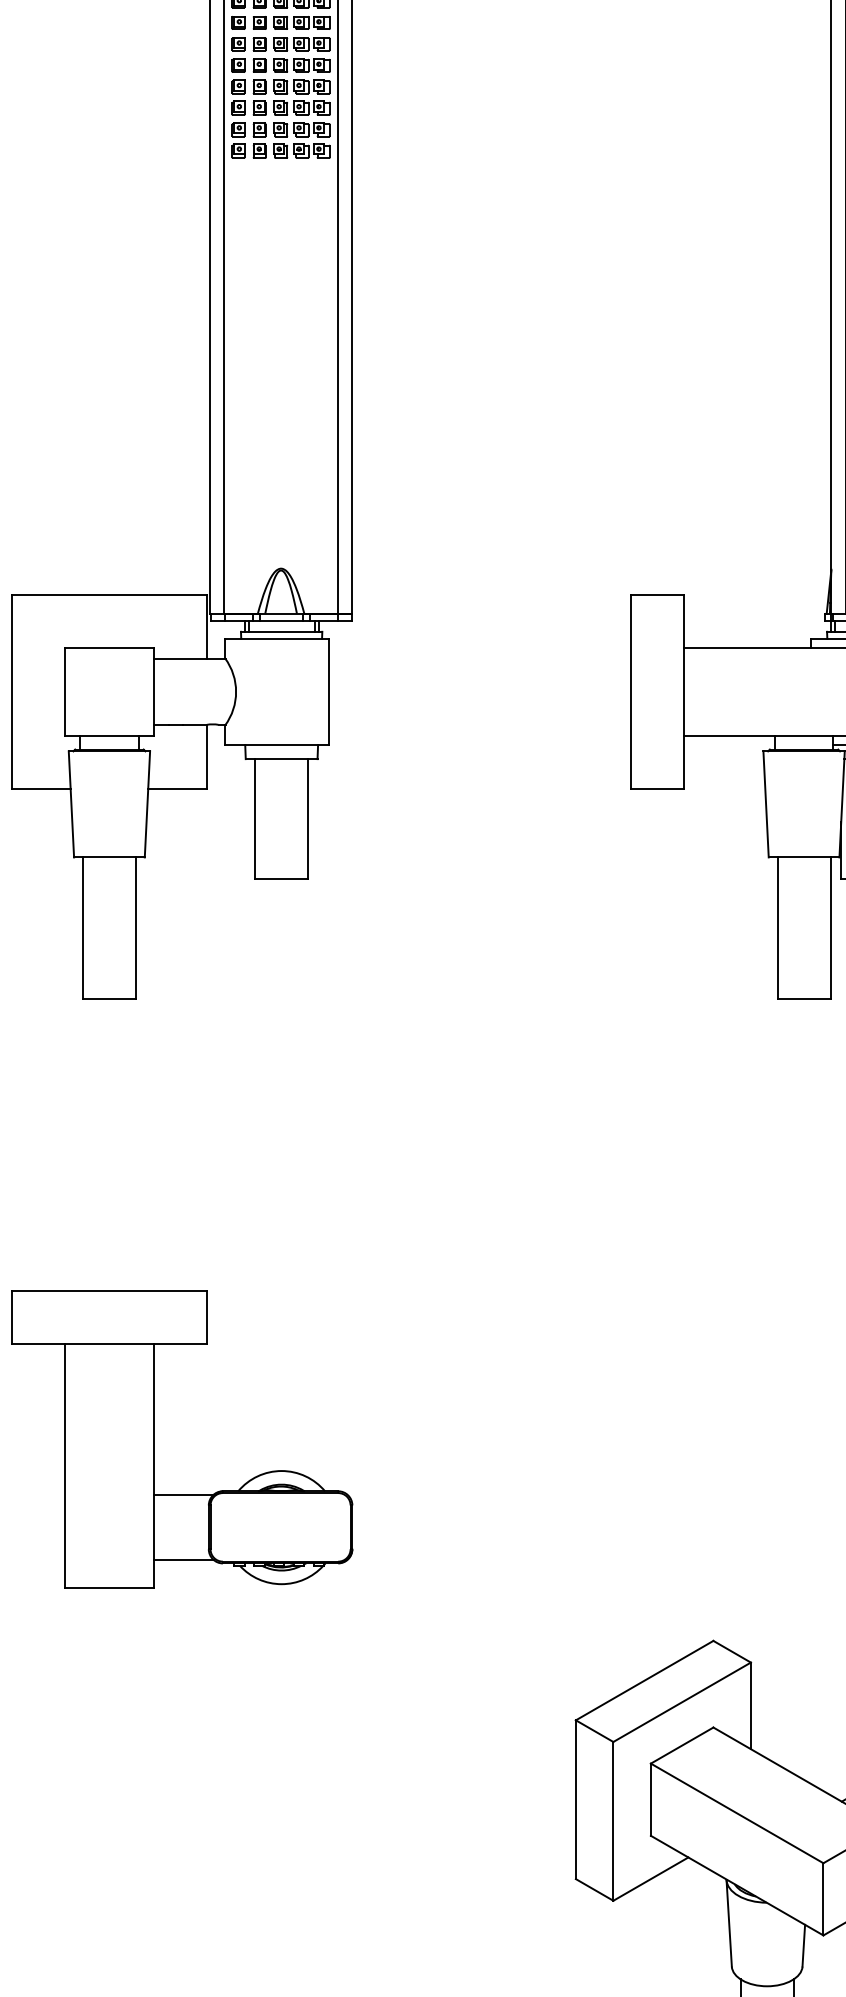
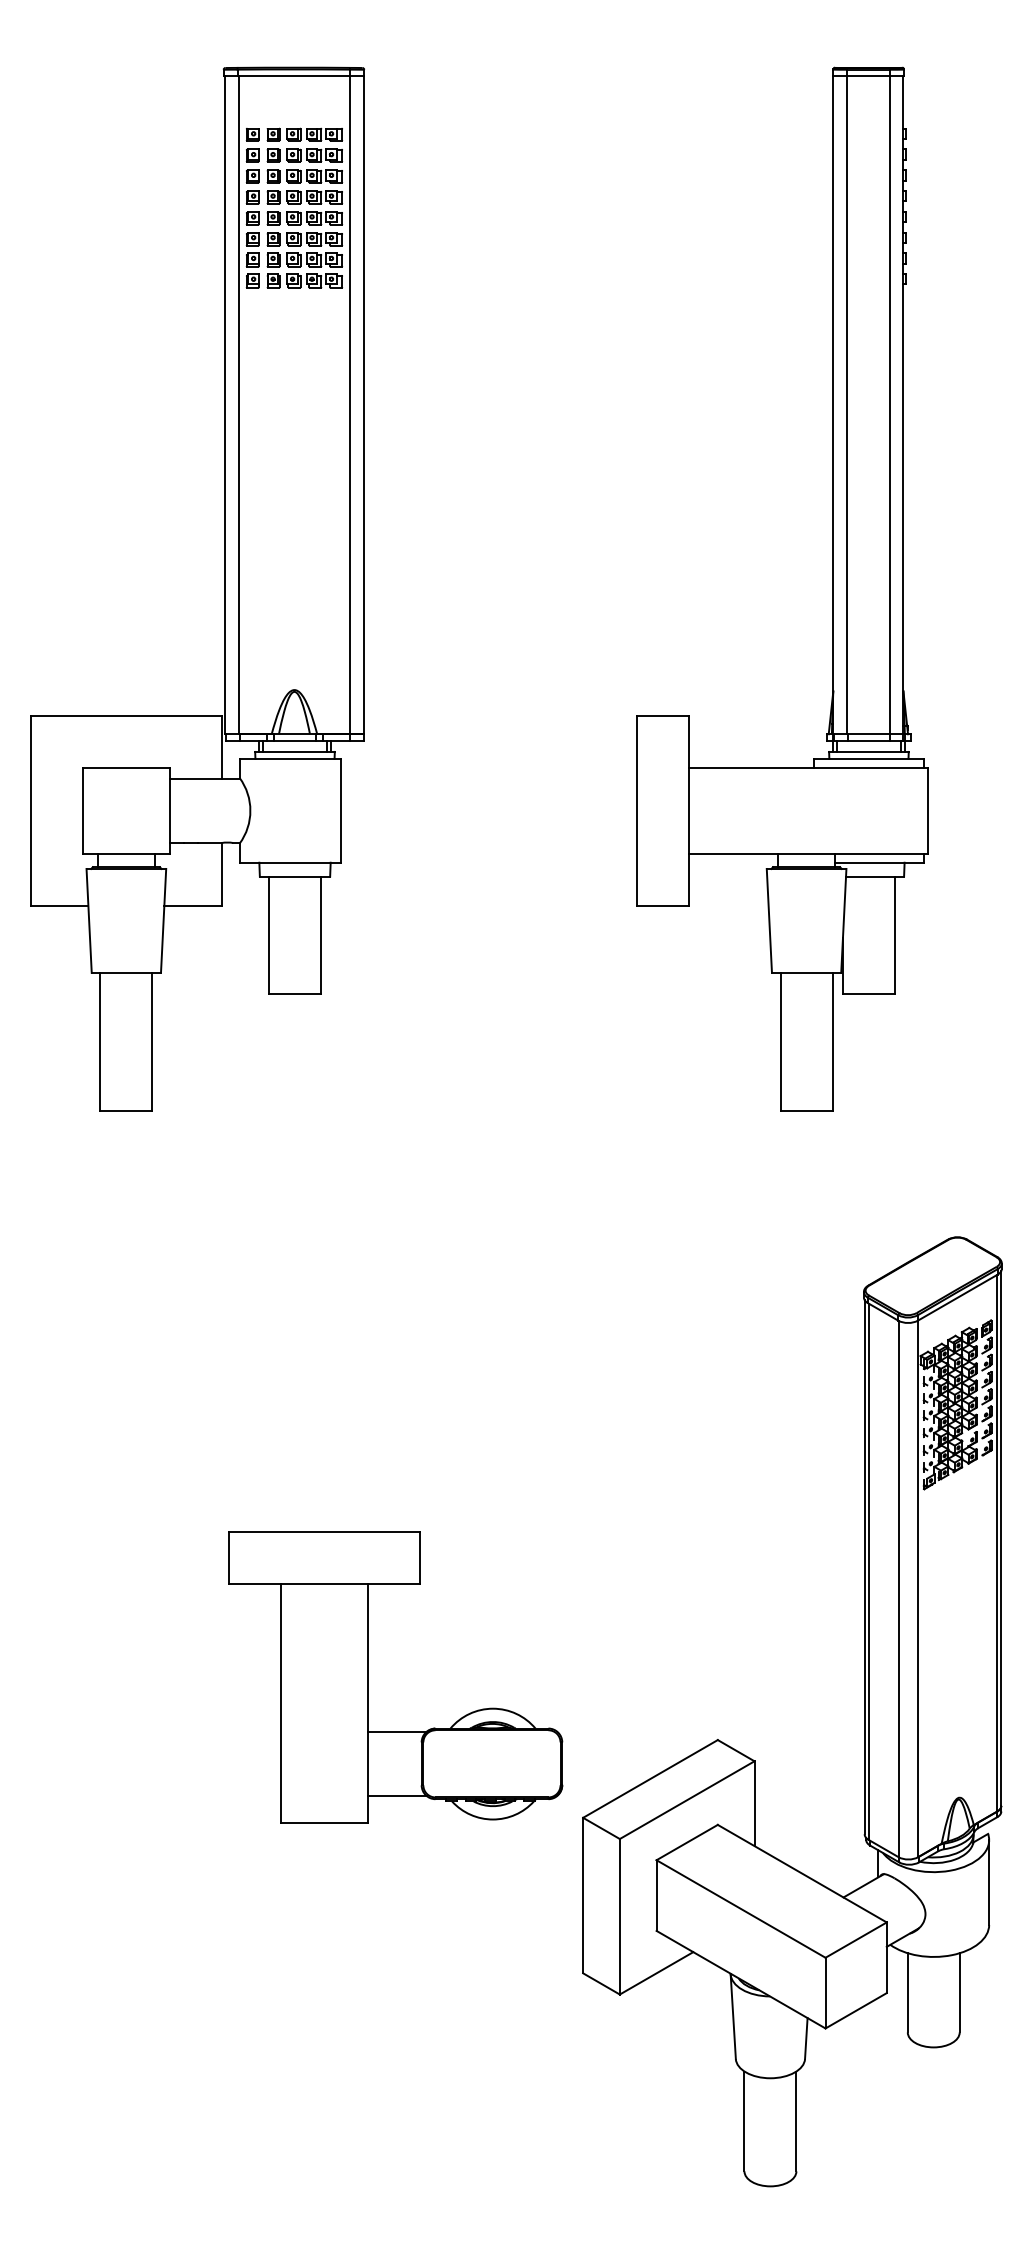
part: (154, 1439) -> (368, 1677), moved

